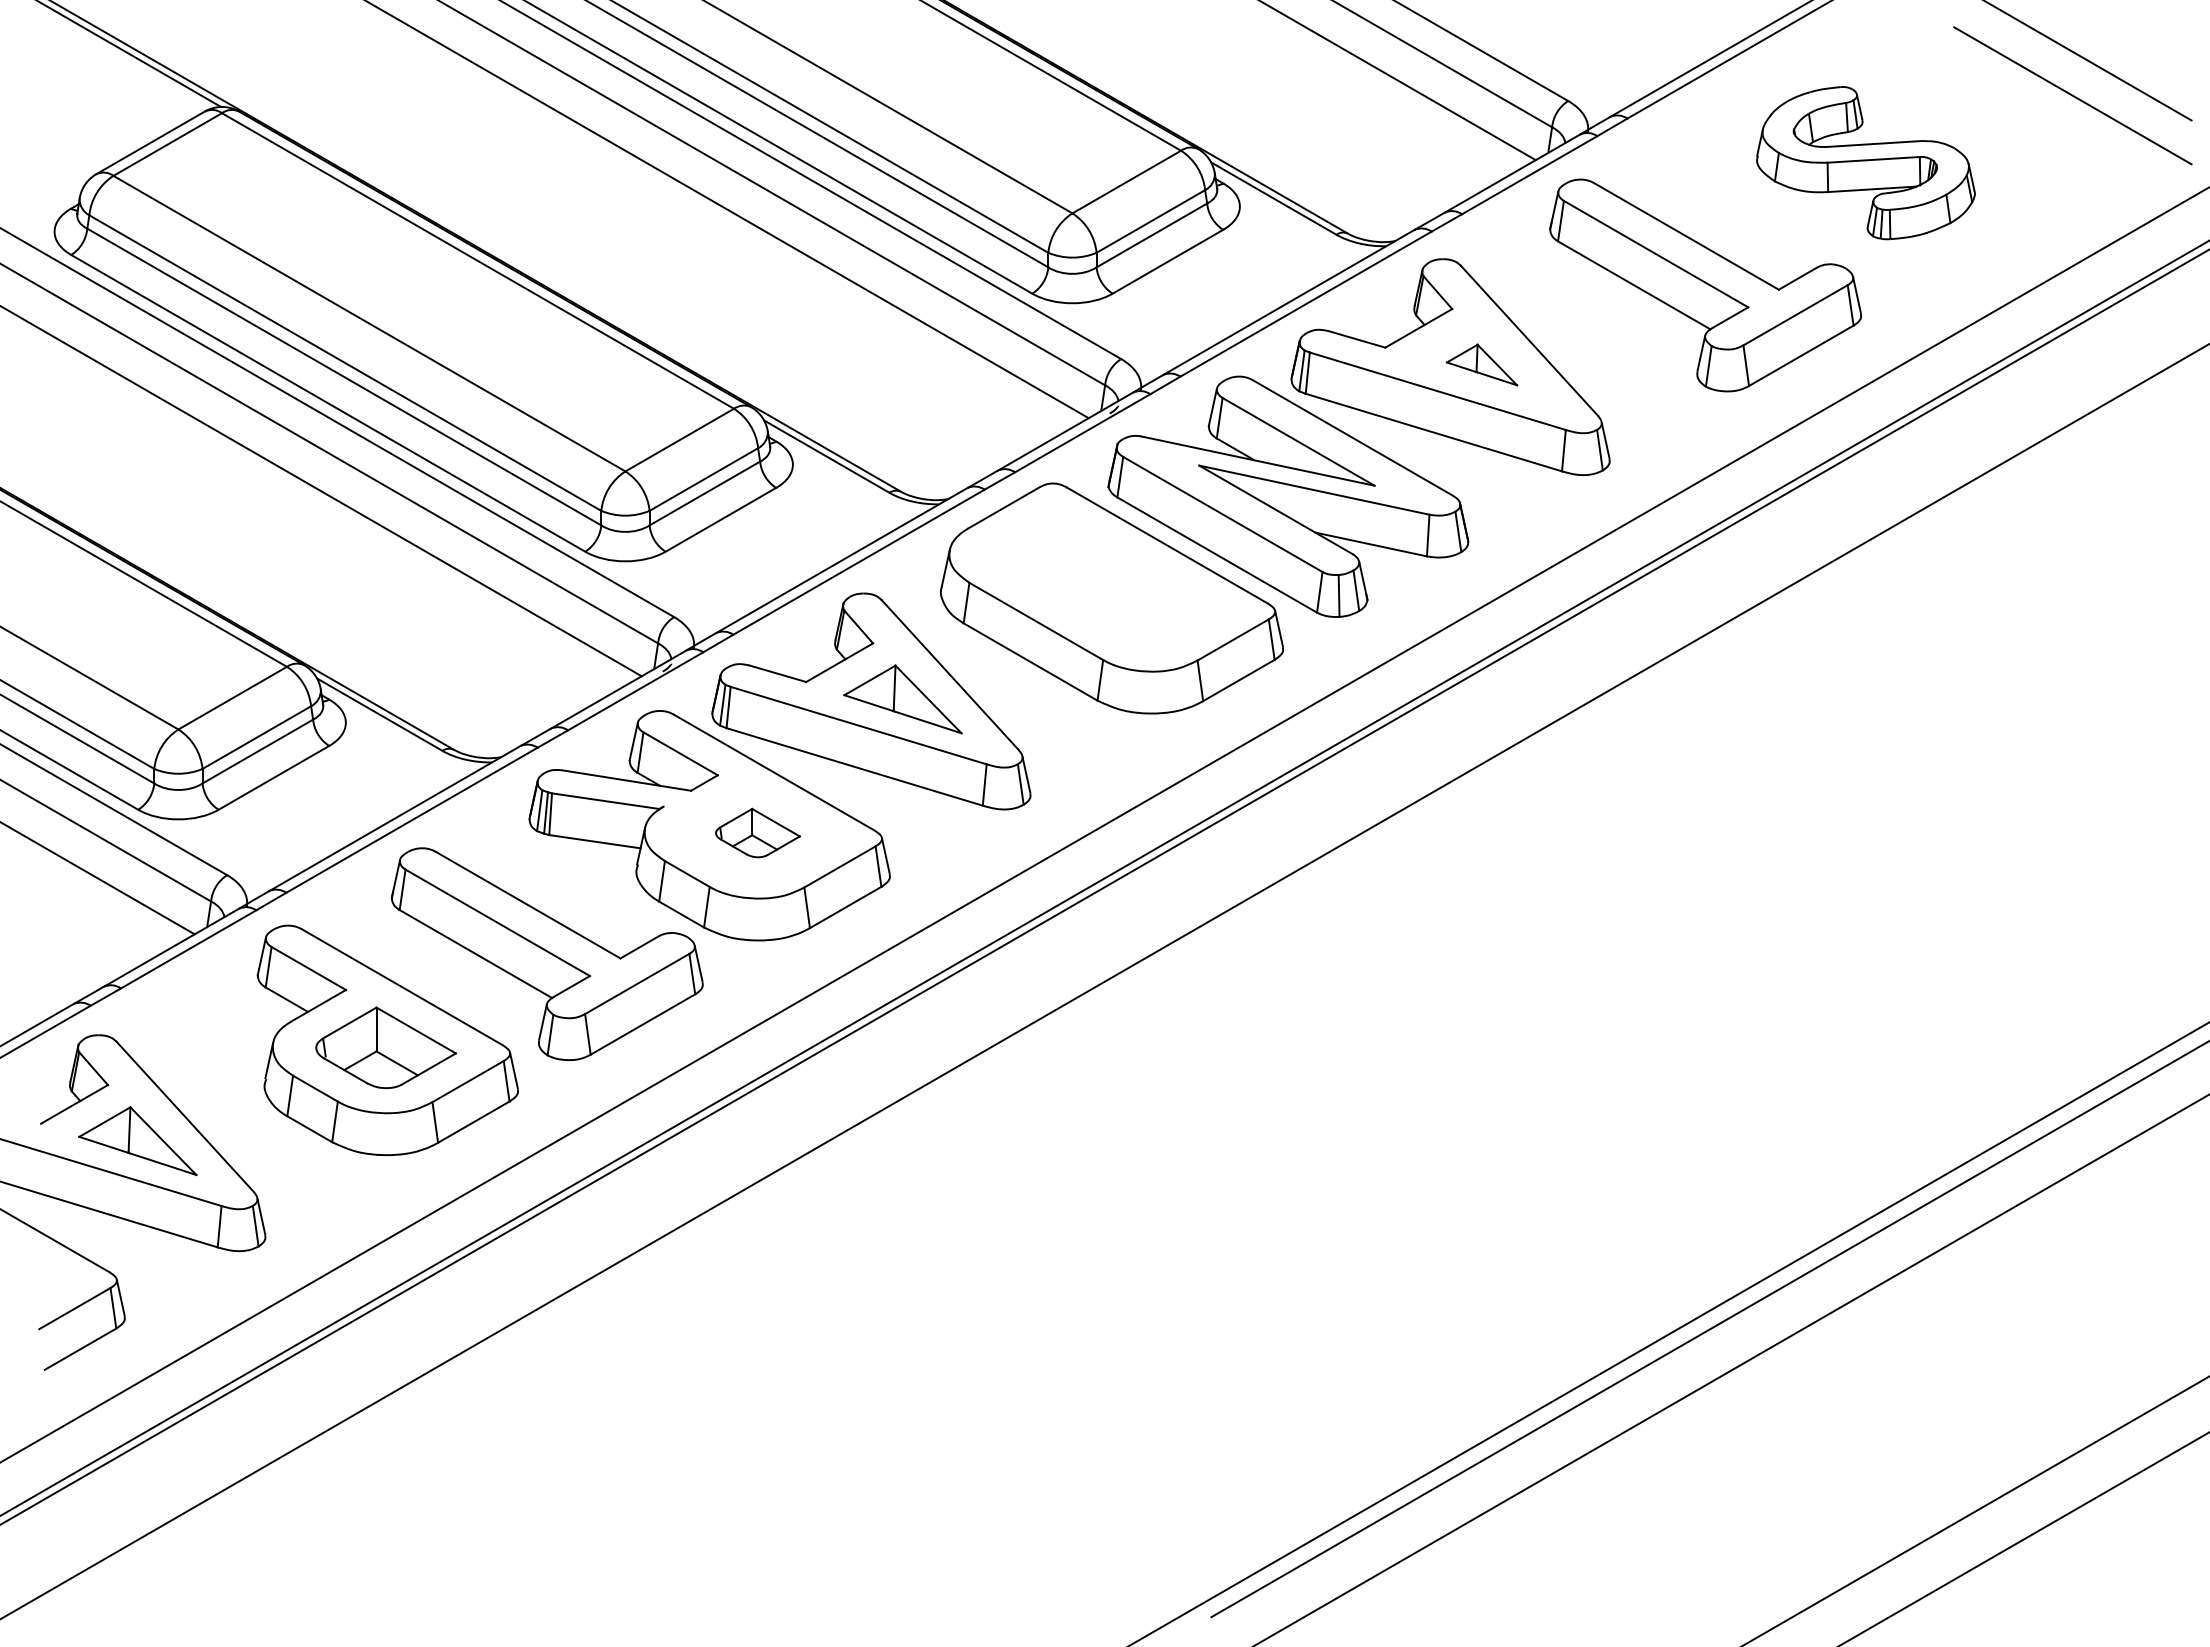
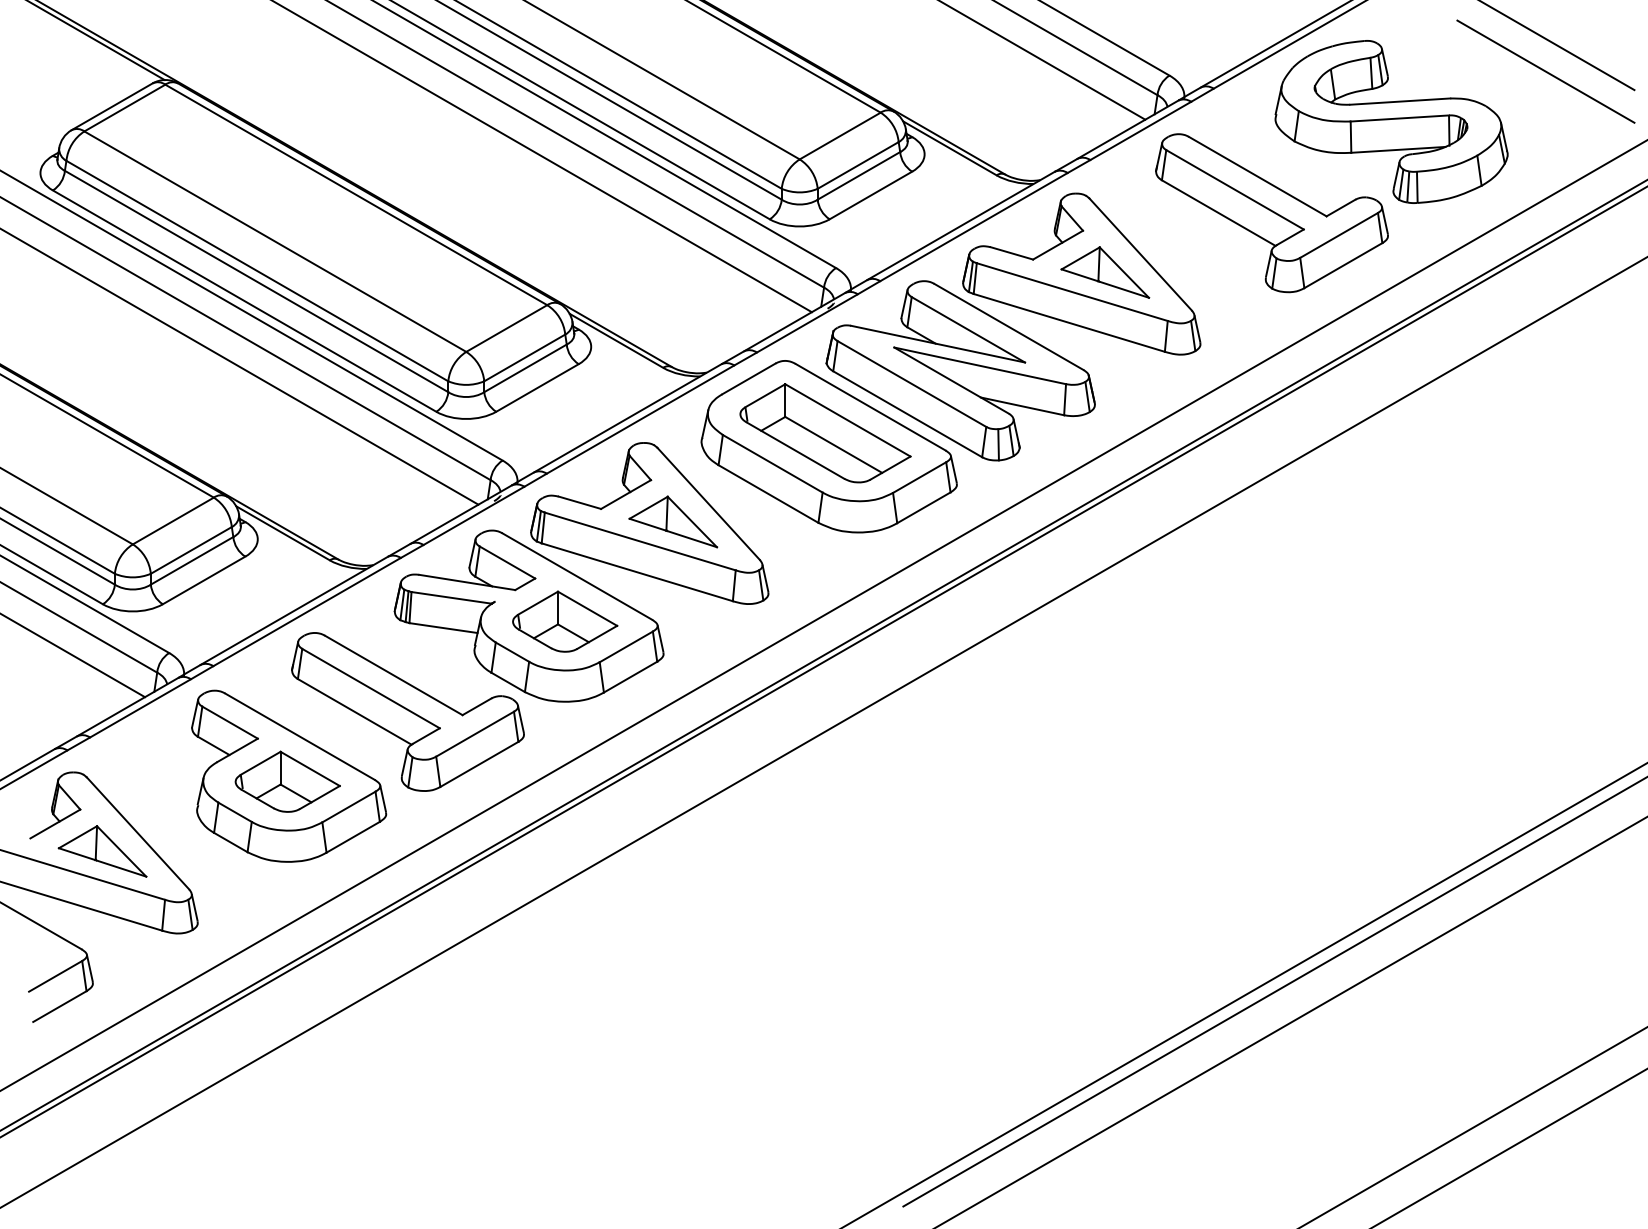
part: (1865, 162) -> (1391, 121), size x1.43
part: (1481, 364) -> (1104, 272), size x1.67
part: (1107, 580) -> (825, 433), added
part: (757, 832) -> (564, 621), size x1.67

